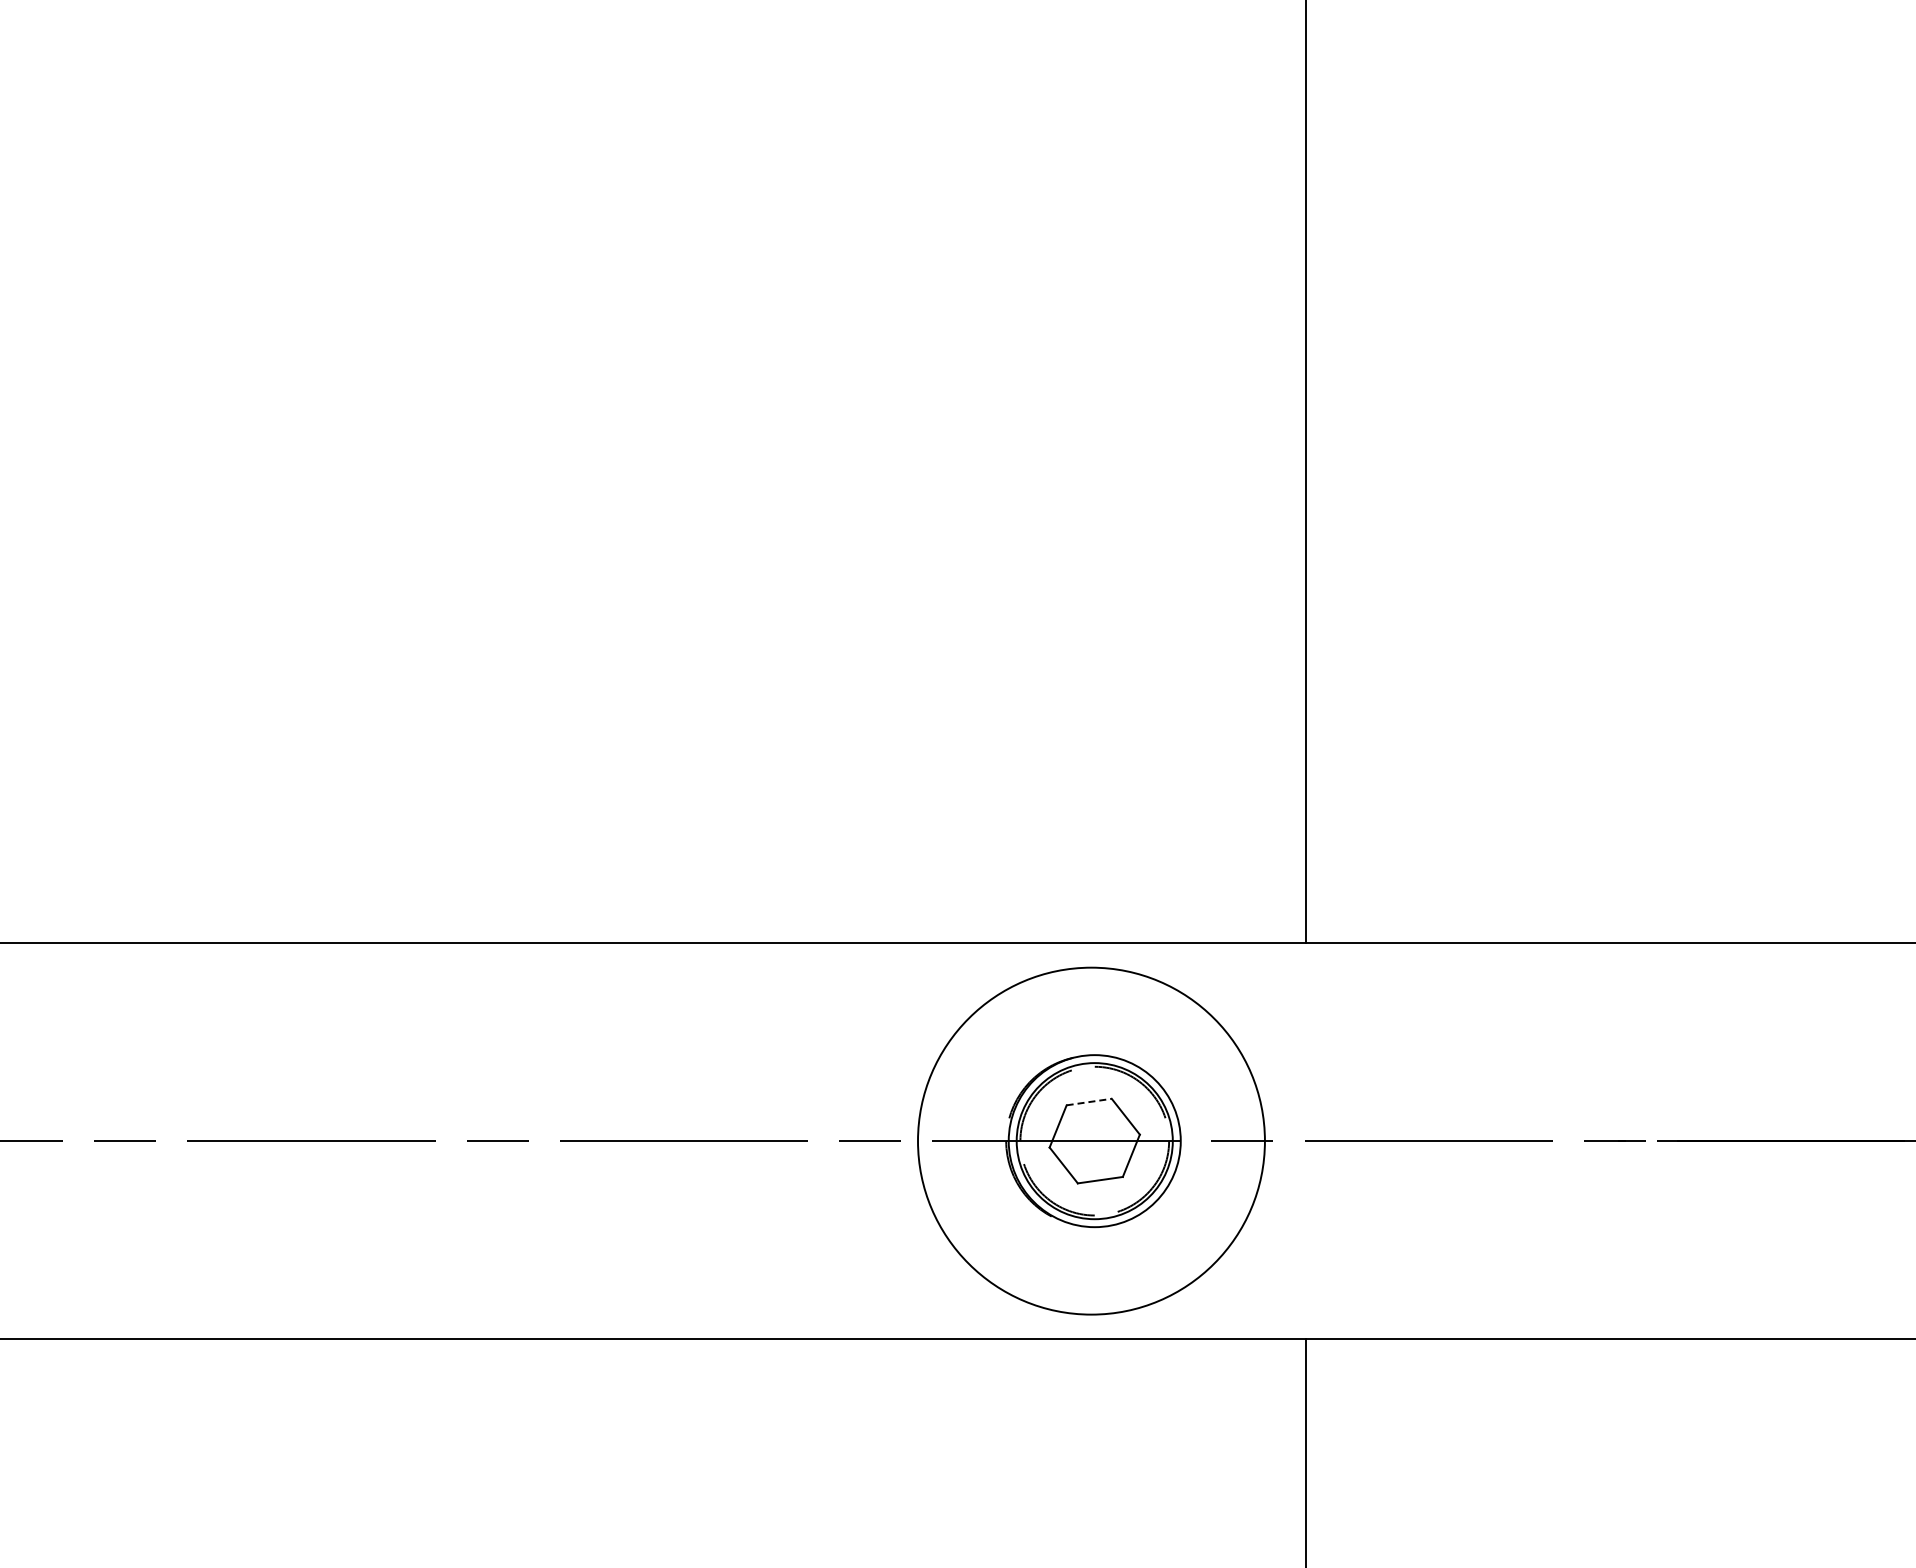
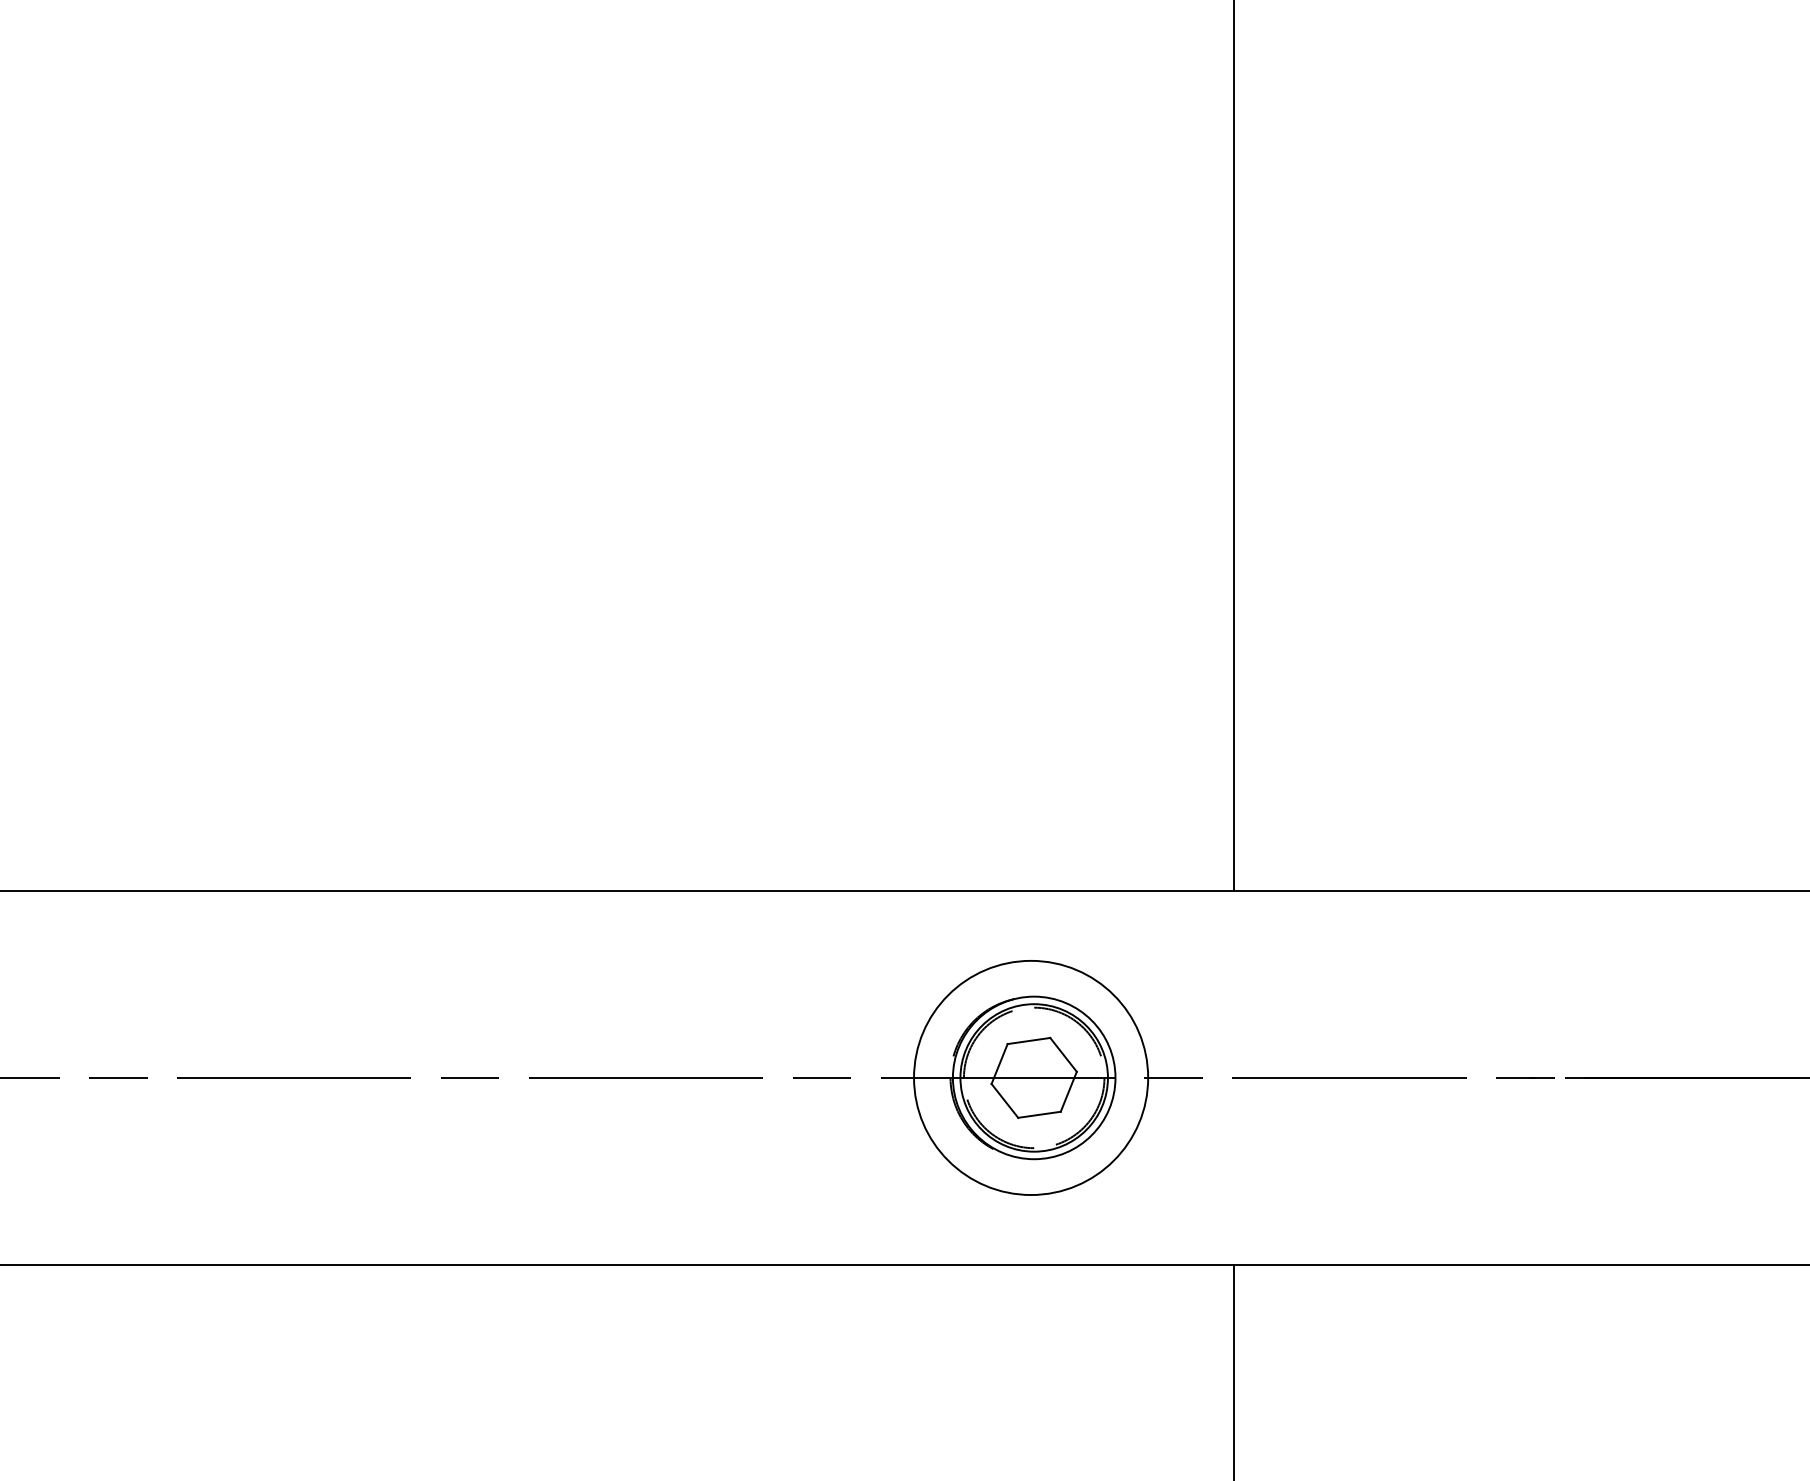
line: (1089, 1102) -> (1029, 1041), dashed -> solid
circle: (1091, 1141) -> (1031, 1078), size x0.71

